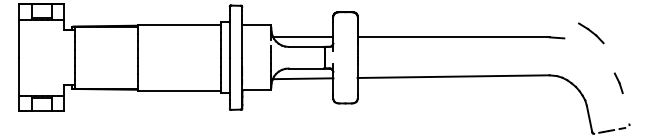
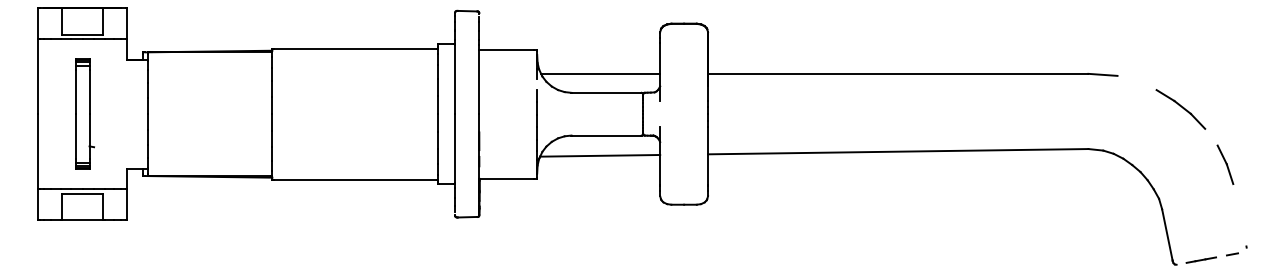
part: (591, 33) -> (1181, 109), moved
part: (42, 57) -> (83, 113), added

